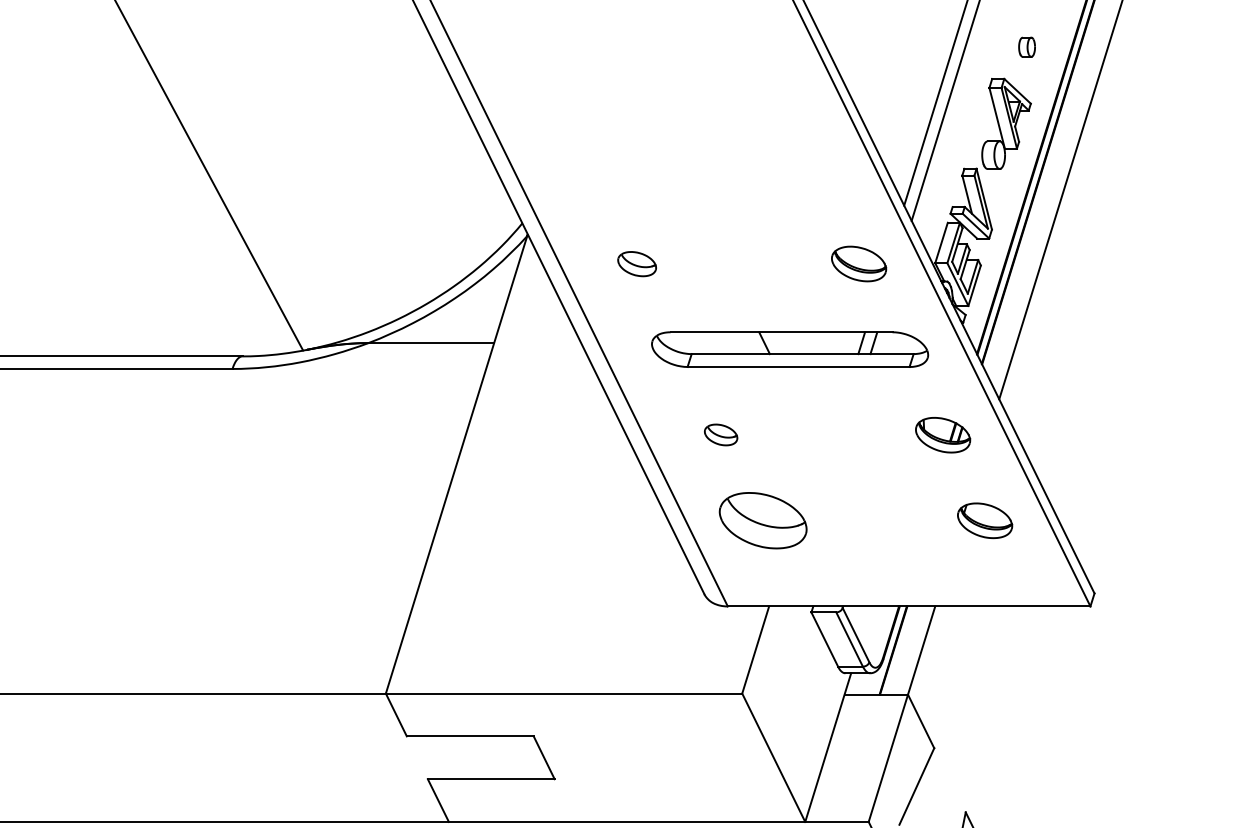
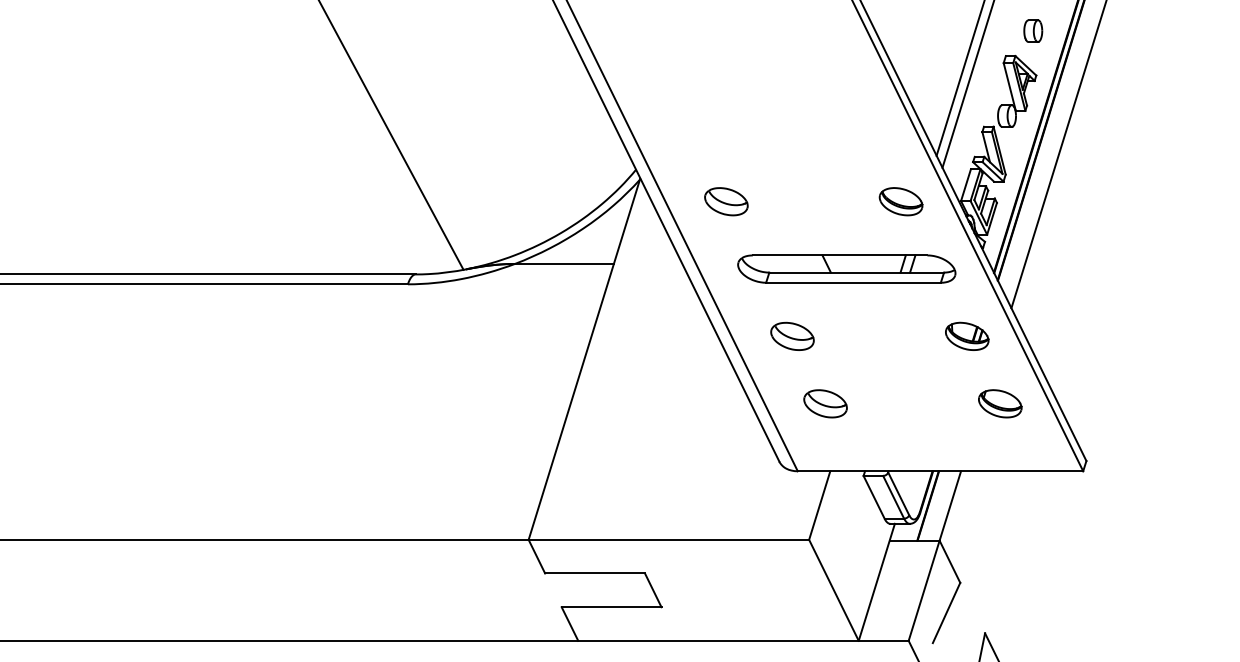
part: (1027, 46) -> (1033, 30), size x1.43
part: (637, 263) -> (726, 201), size x1.43
part: (721, 433) -> (792, 335), size x1.67
part: (763, 520) -> (825, 403), size x0.62

